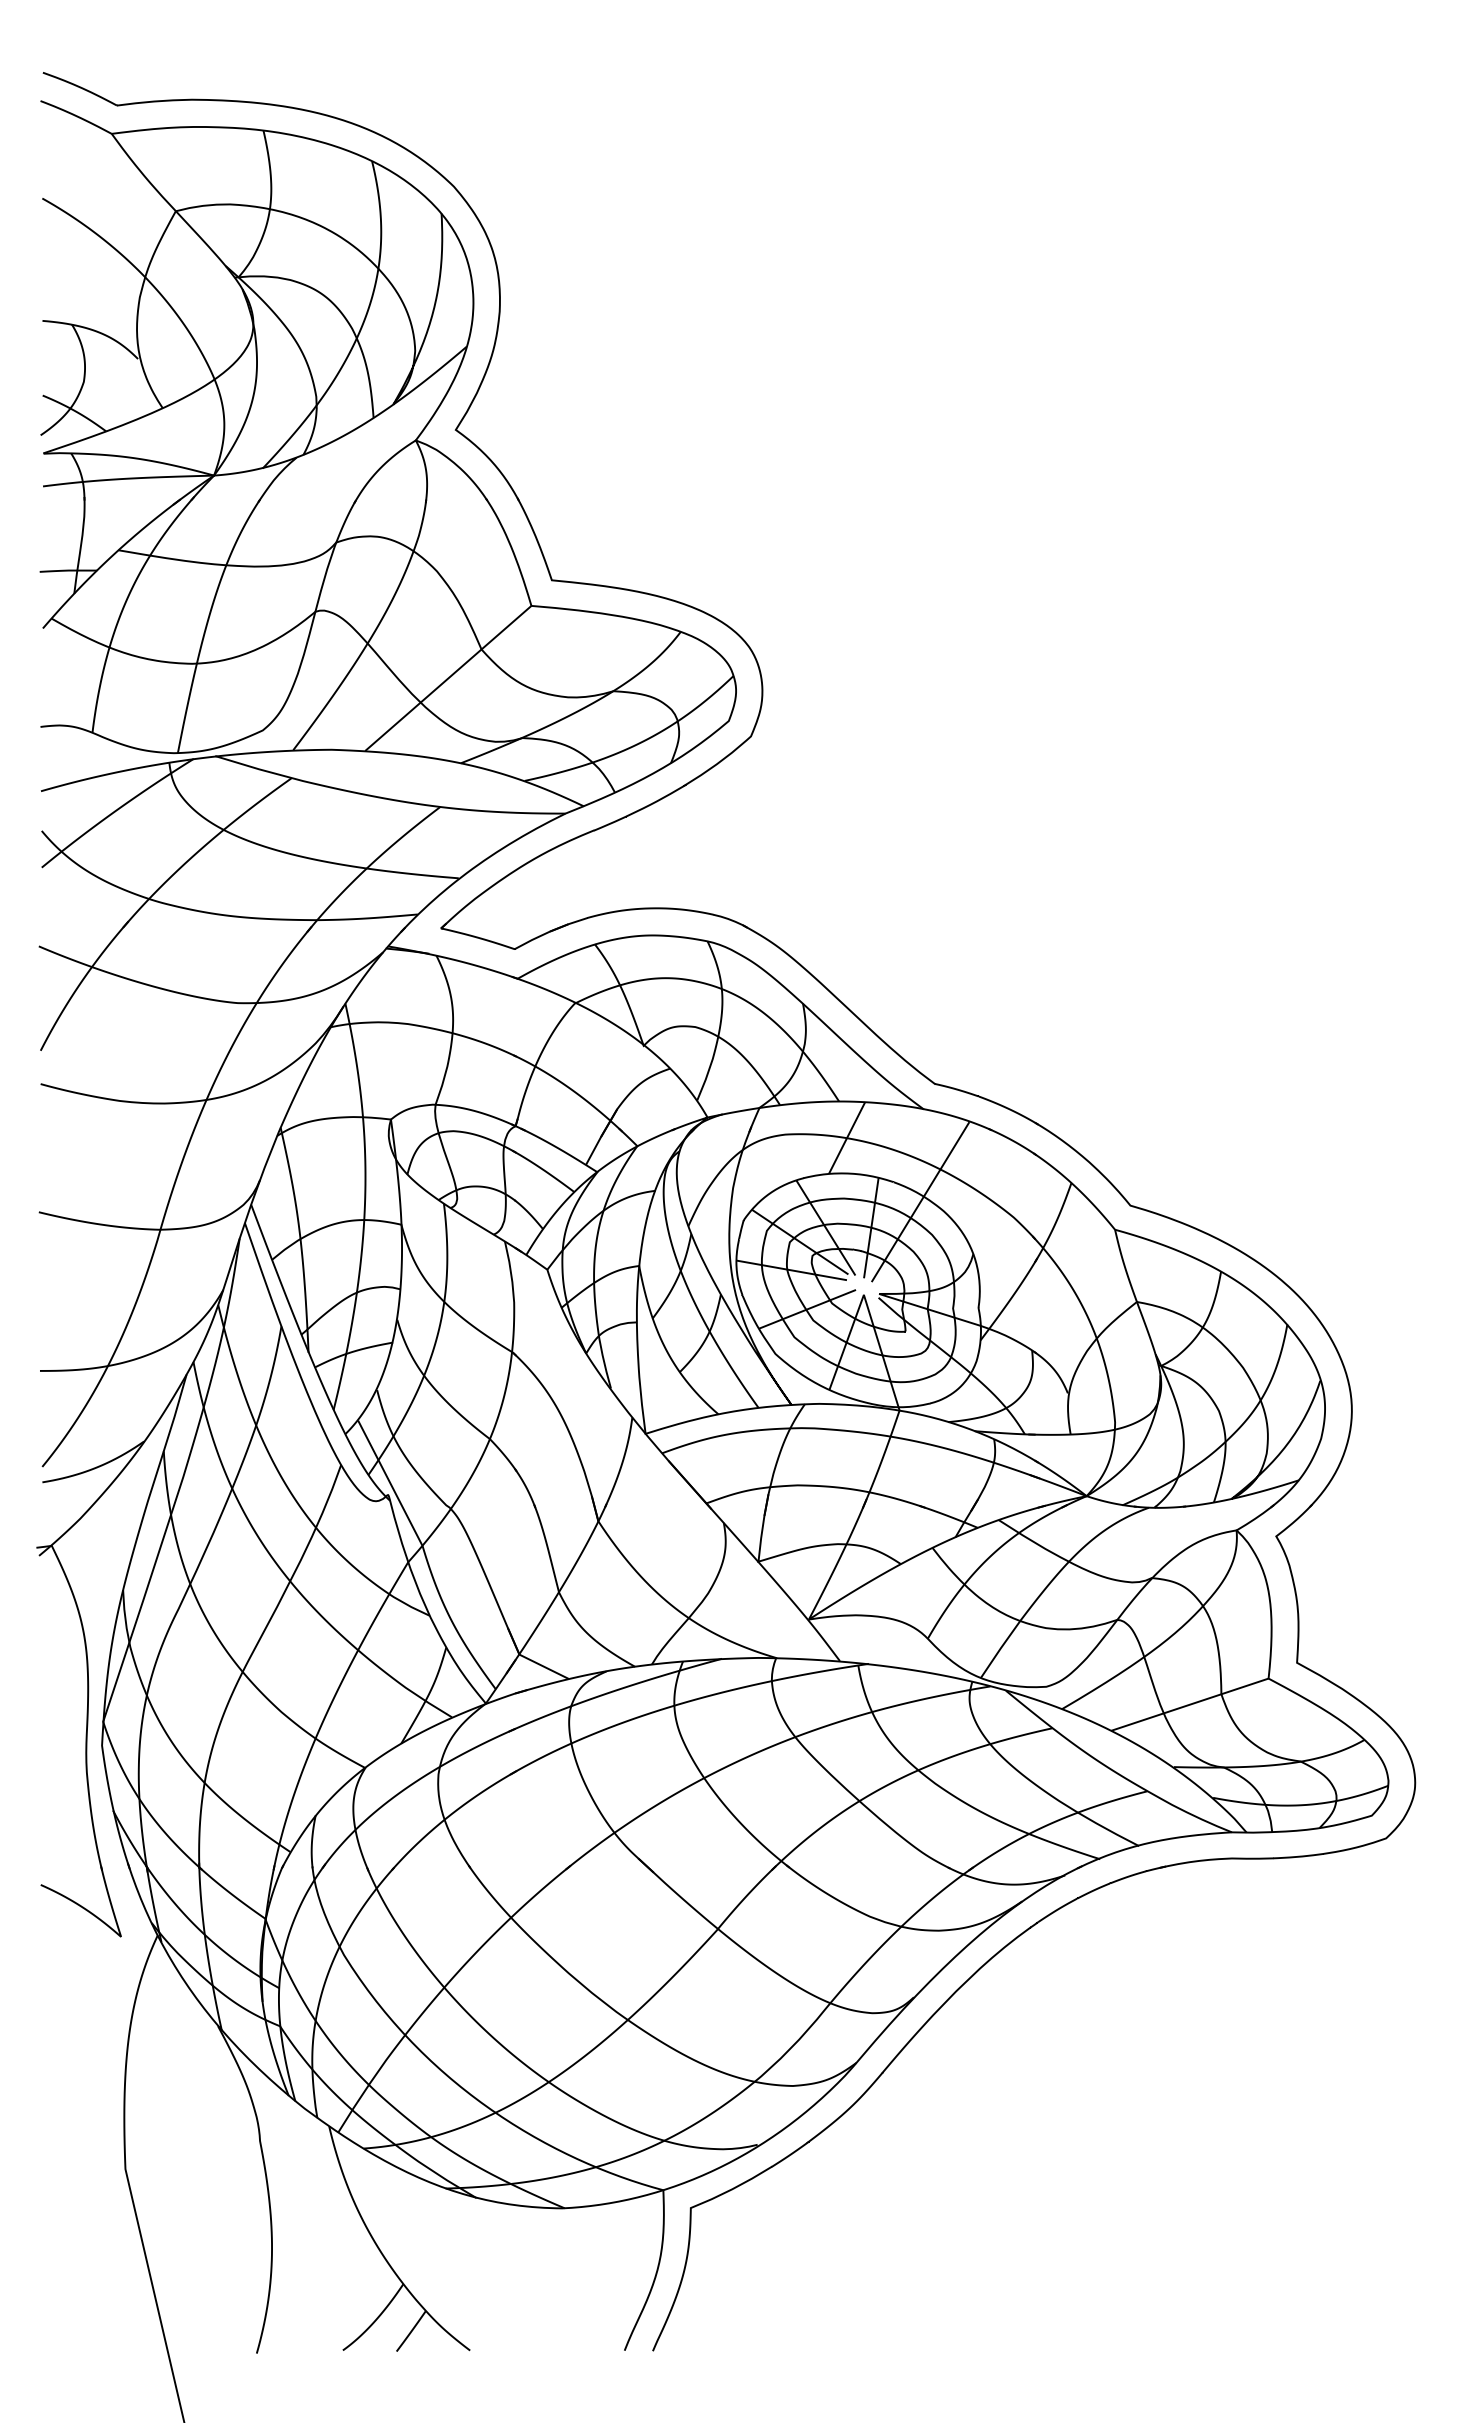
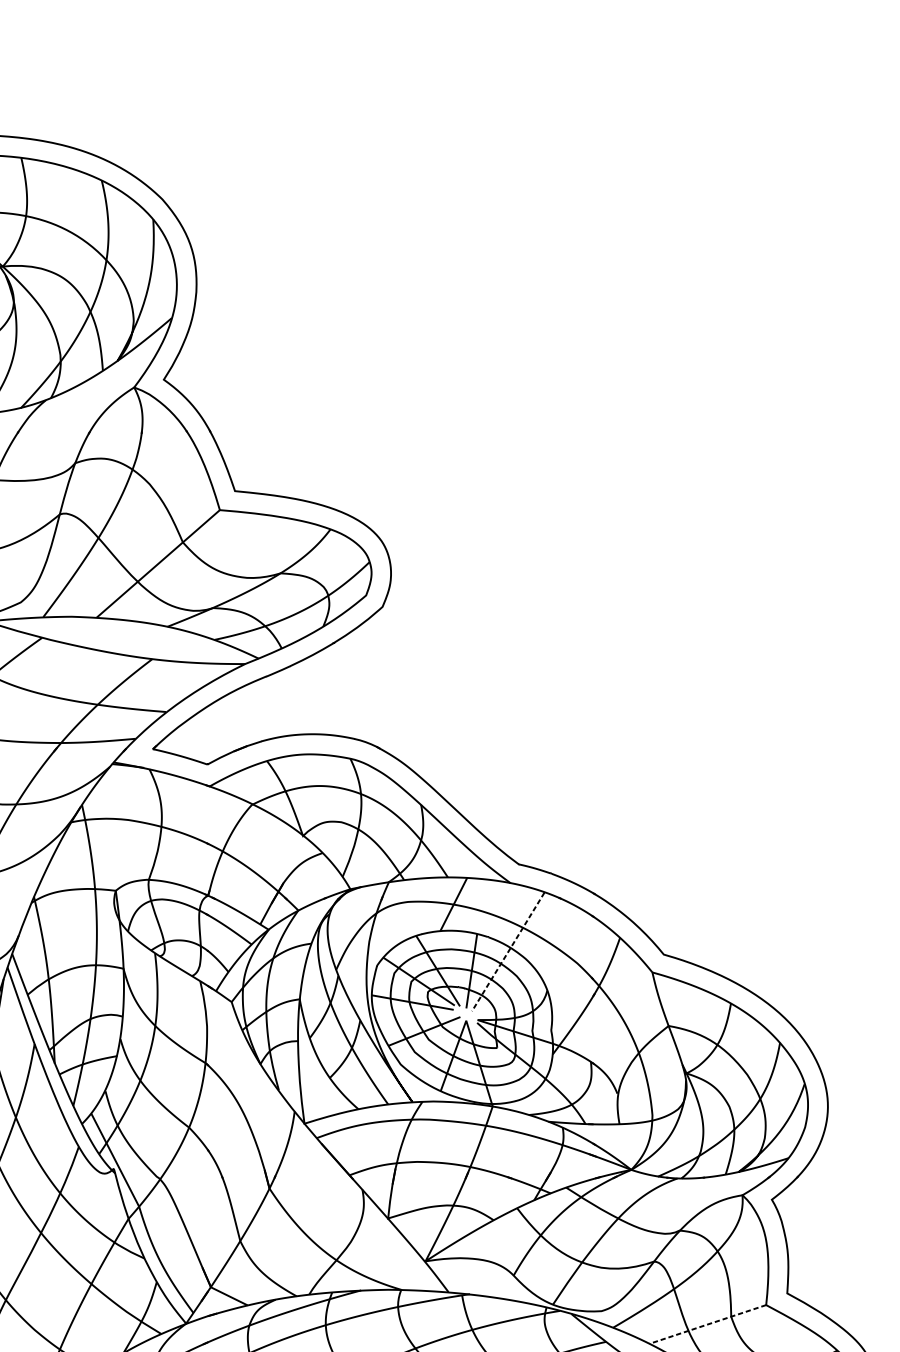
line: (920, 1202) -> (508, 952), solid -> dashed
line: (1189, 1704) -> (707, 1324), solid -> dashed

